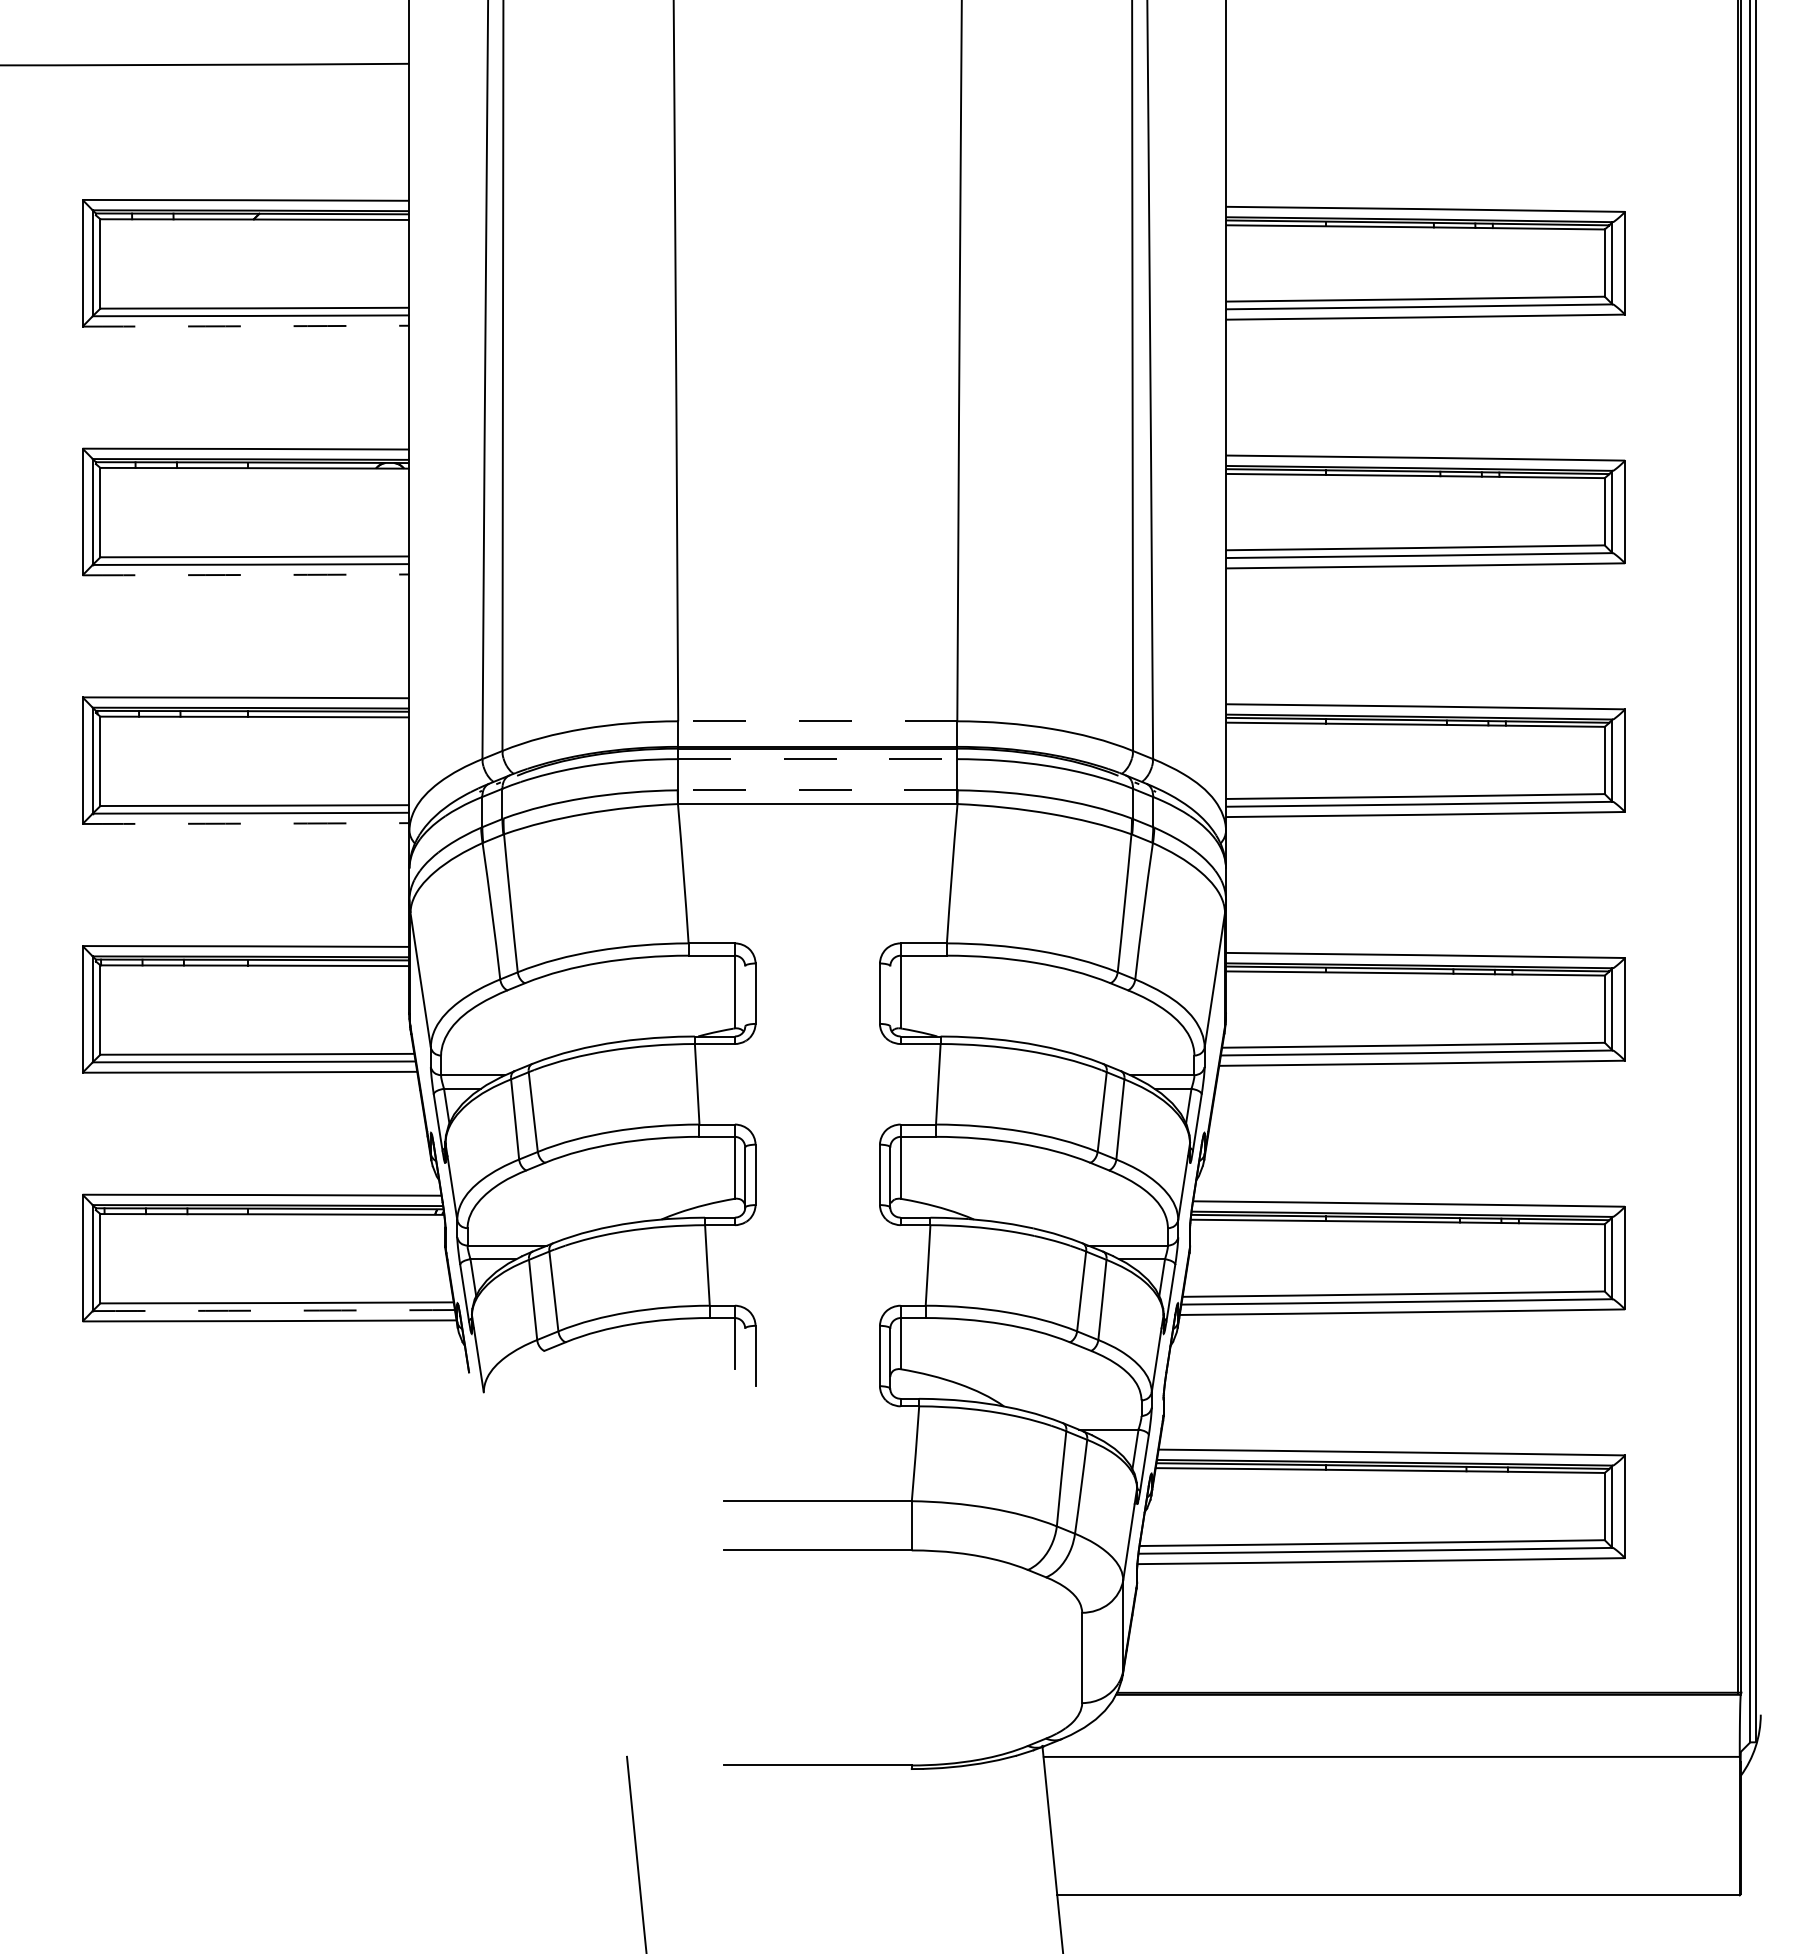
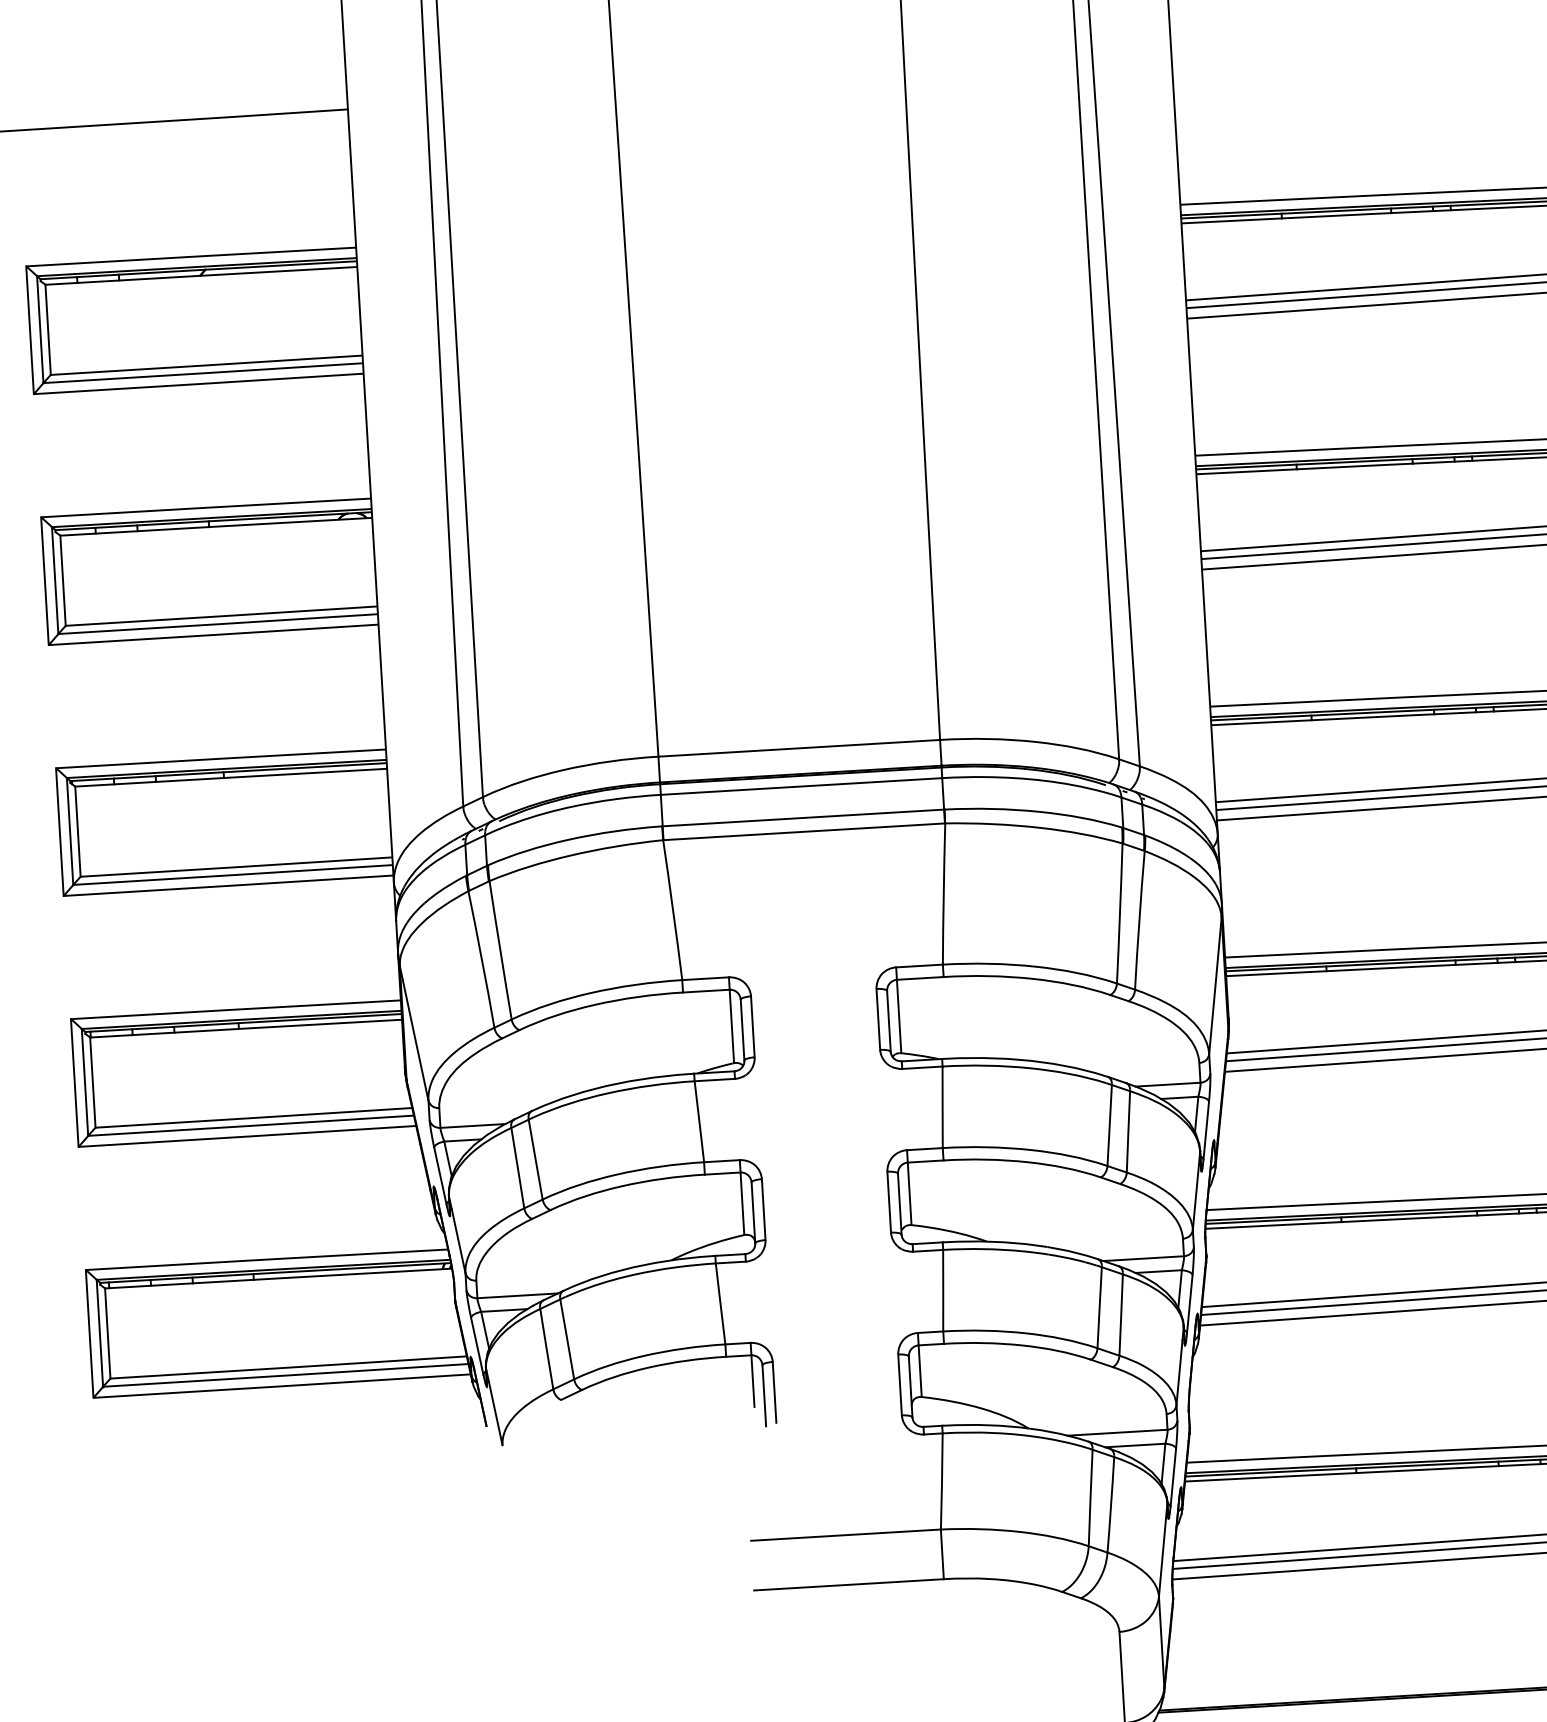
arc: (246, 326) -> (199, 384), dashed -> solid
arc: (246, 575) -> (214, 635), dashed -> solid
line: (817, 721) -> (799, 748), dashed -> solid
line: (818, 759) -> (802, 786), dashed -> solid
line: (817, 790) -> (803, 818), dashed -> solid
arc: (246, 823) -> (229, 885), dashed -> solid
line: (745, 996) -> (742, 1030), added
line: (890, 996) -> (889, 1021), added
arc: (273, 1310) -> (285, 1375), dashed -> solid
line: (745, 1358) -> (764, 1395), added
line: (1091, 1415) -> (1117, 1432), added

